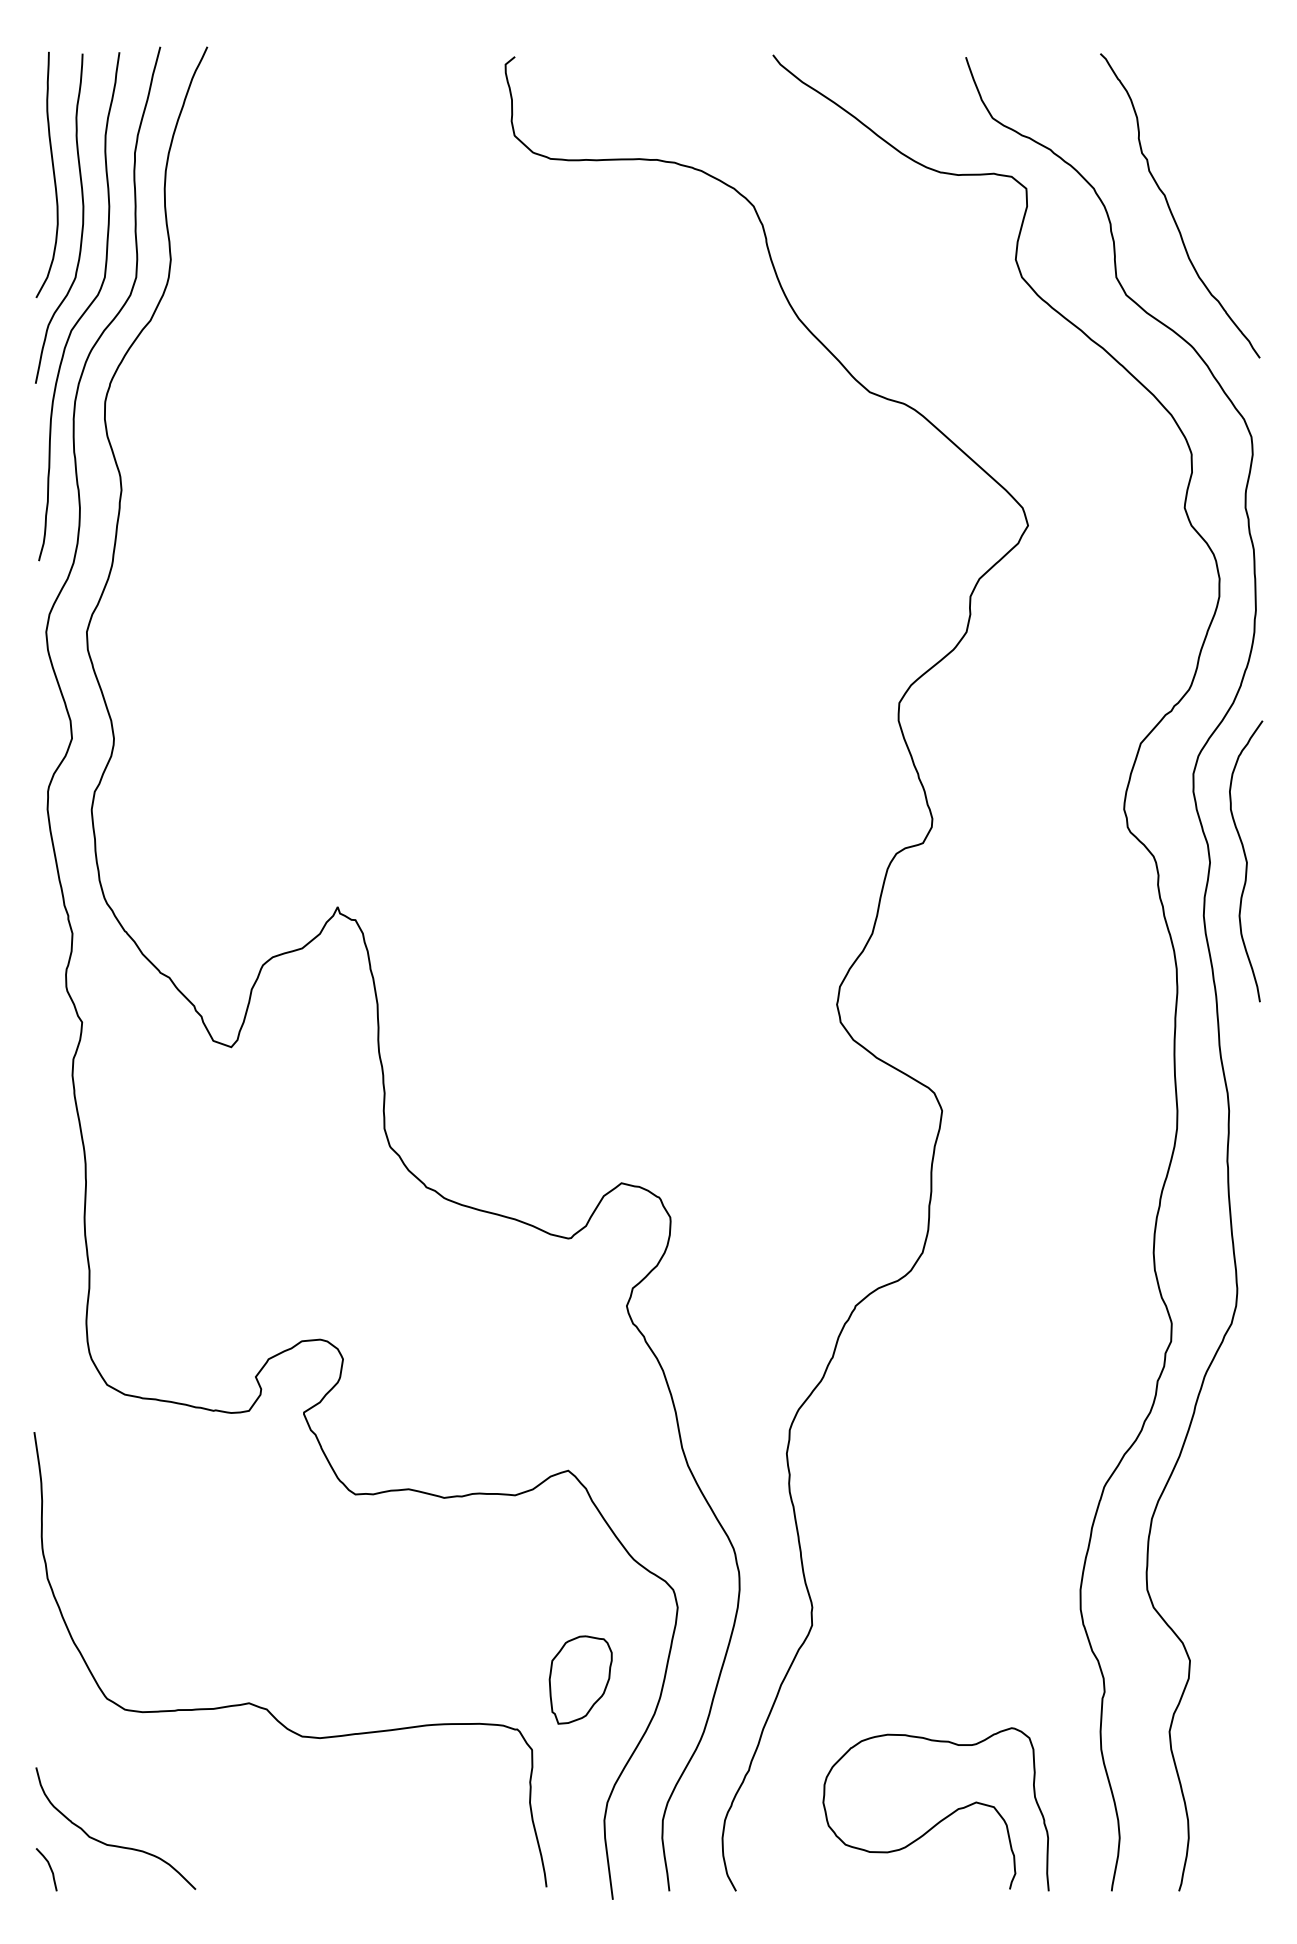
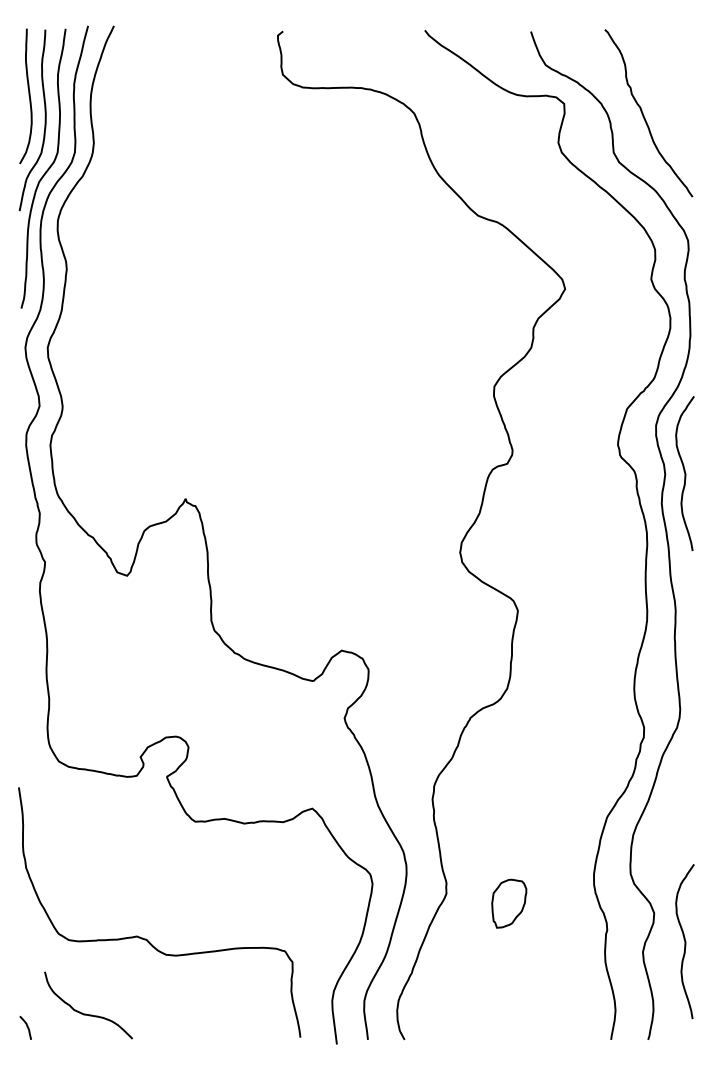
part: (581, 1679) -> (509, 903), moved
curve: (1245, 1712) -> (684, 941), added
curve: (939, 1819) -> (516, 1000), removed
curve: (111, 1843) -> (86, 1013), moved

